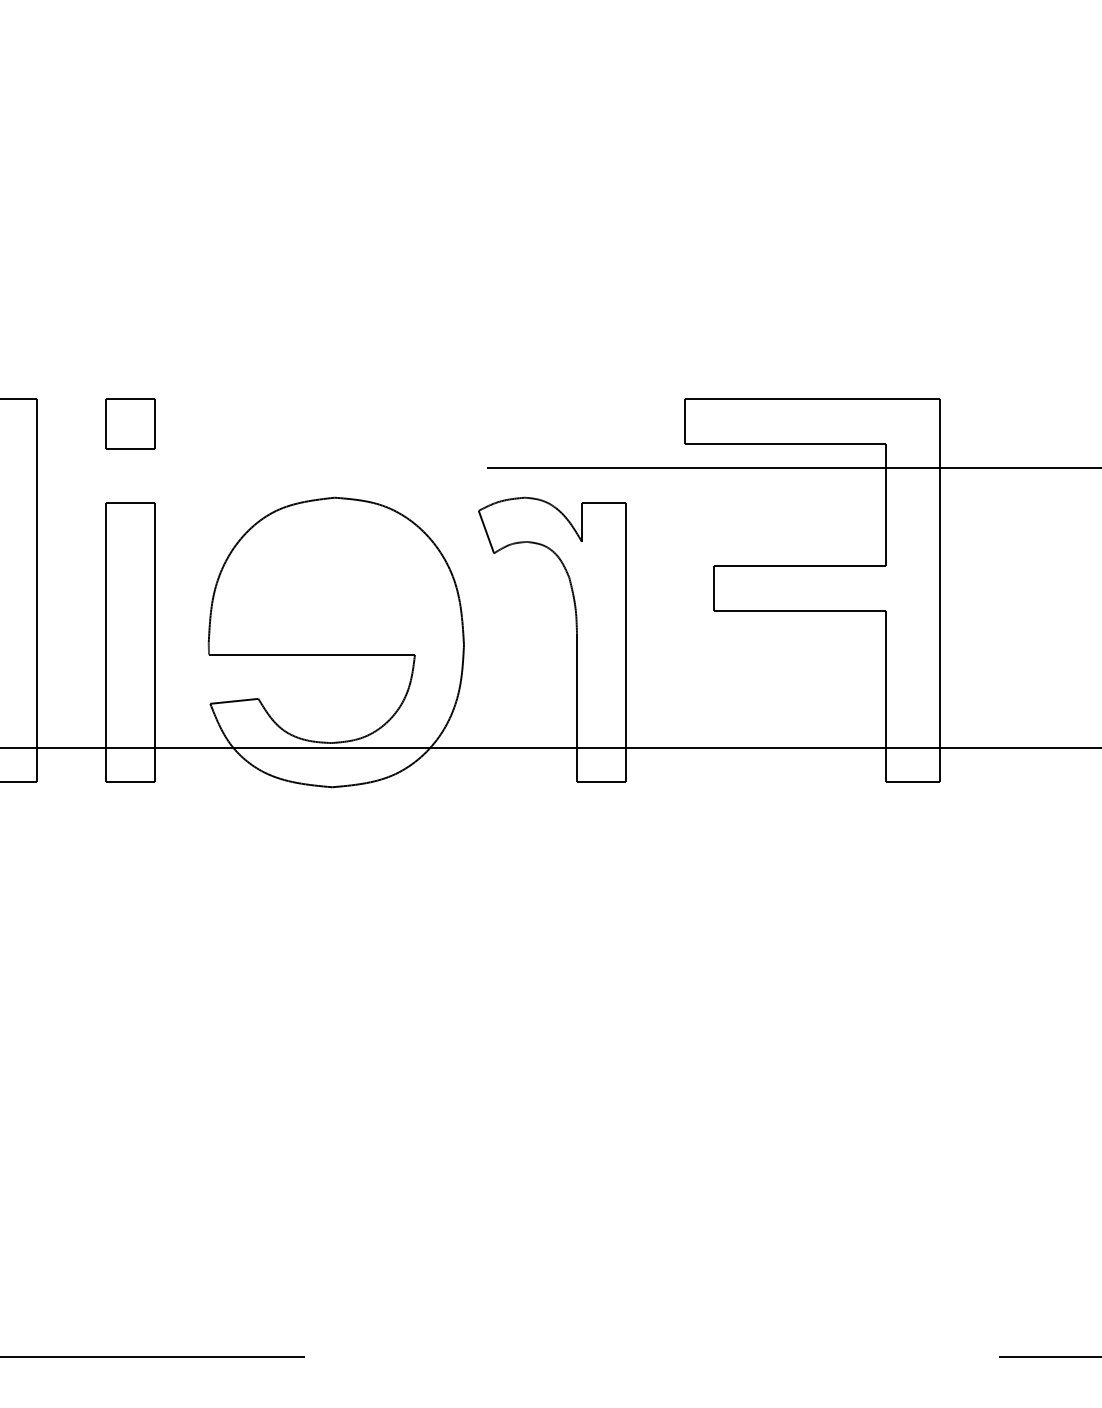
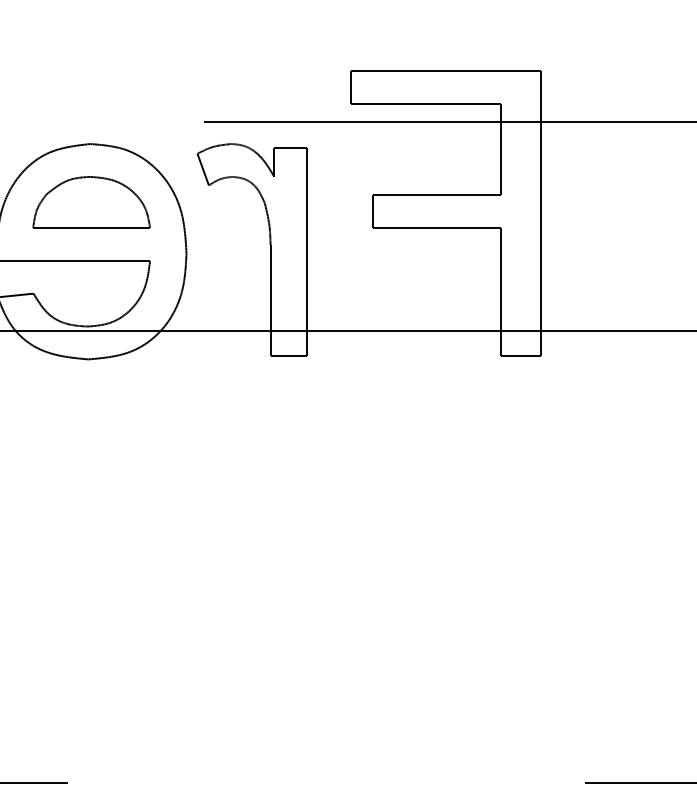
part: (336, 576) -> (91, 202), added

